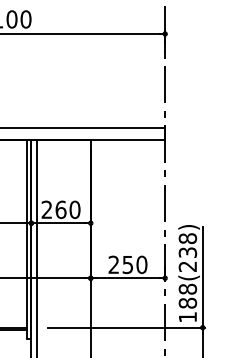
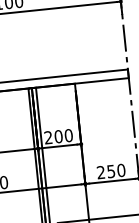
text: (60, 209) -> (58, 136), 260 -> 200

